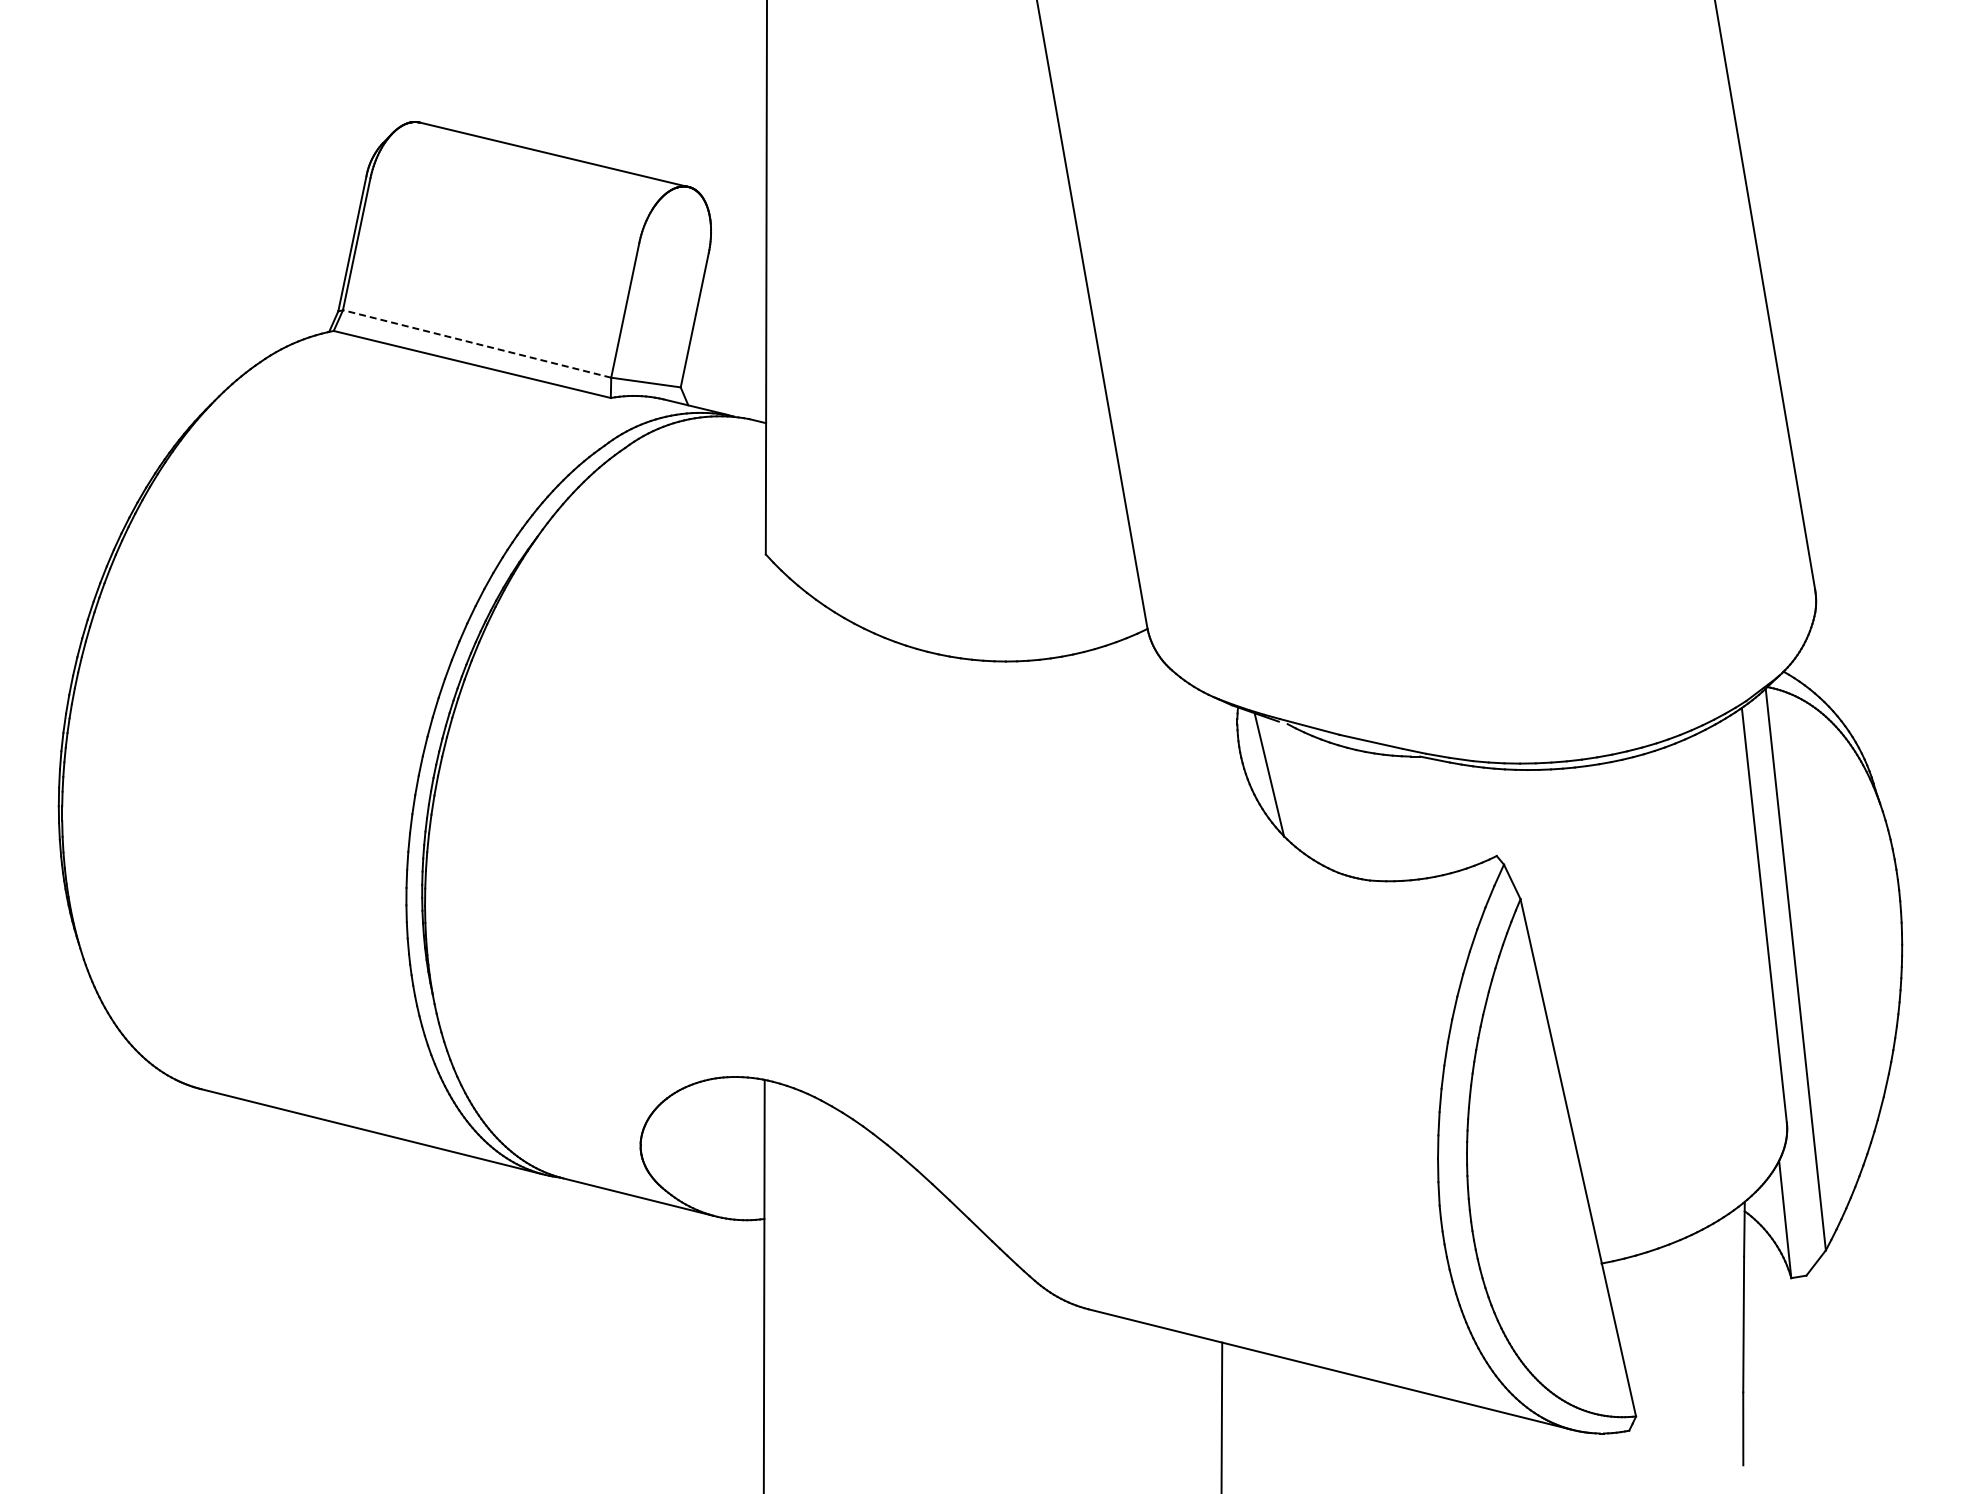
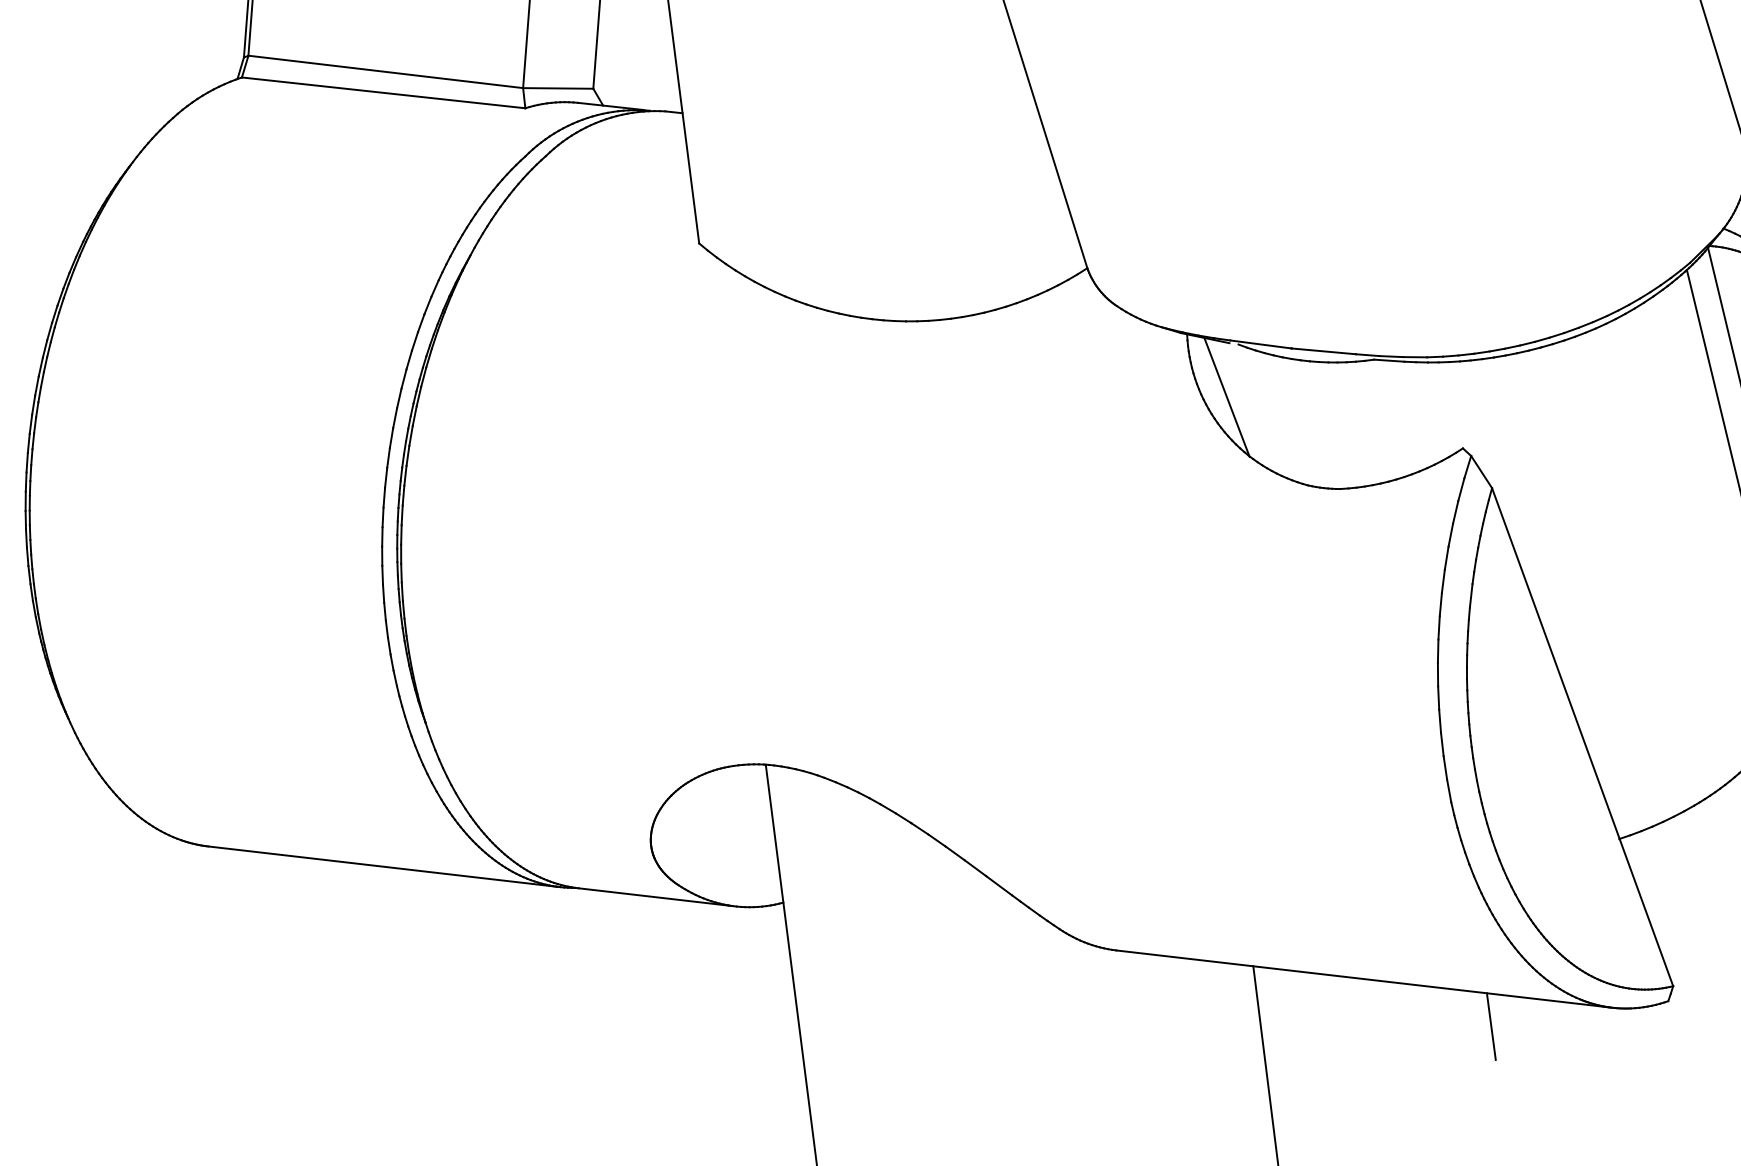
line: (476, 343) -> (385, 71), dashed -> solid
line: (1450, 1432) -> (1491, 1026), added

